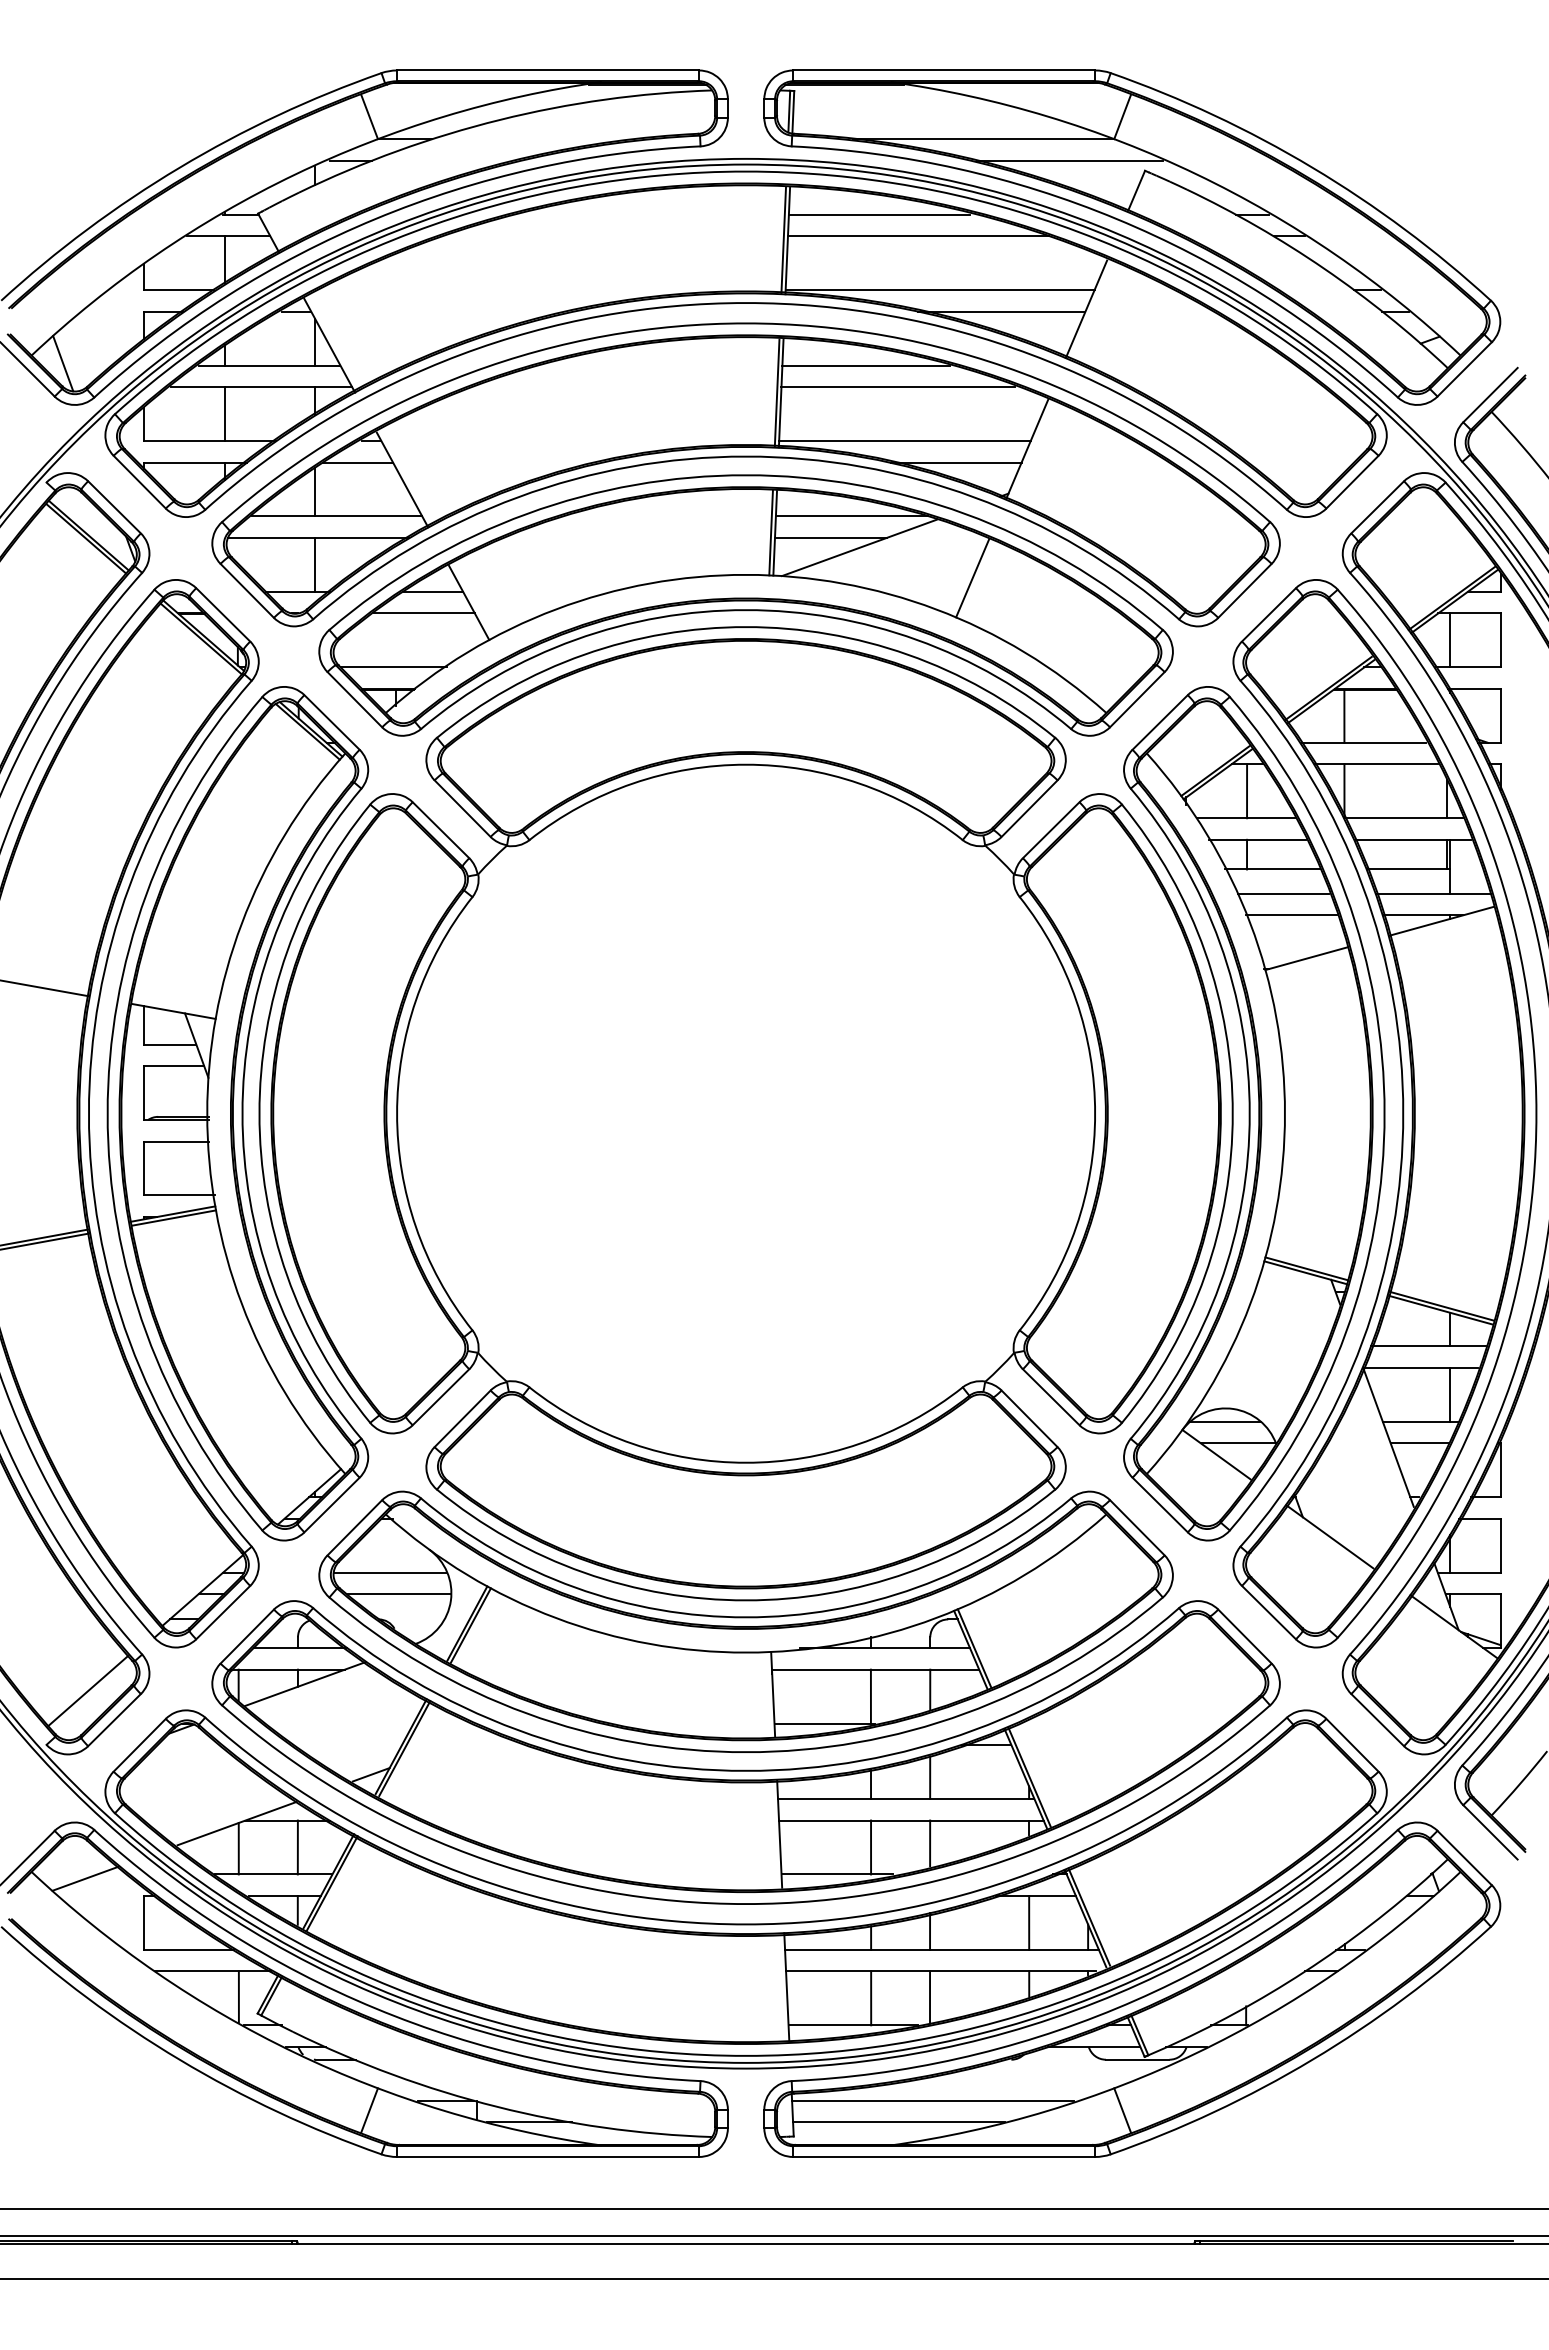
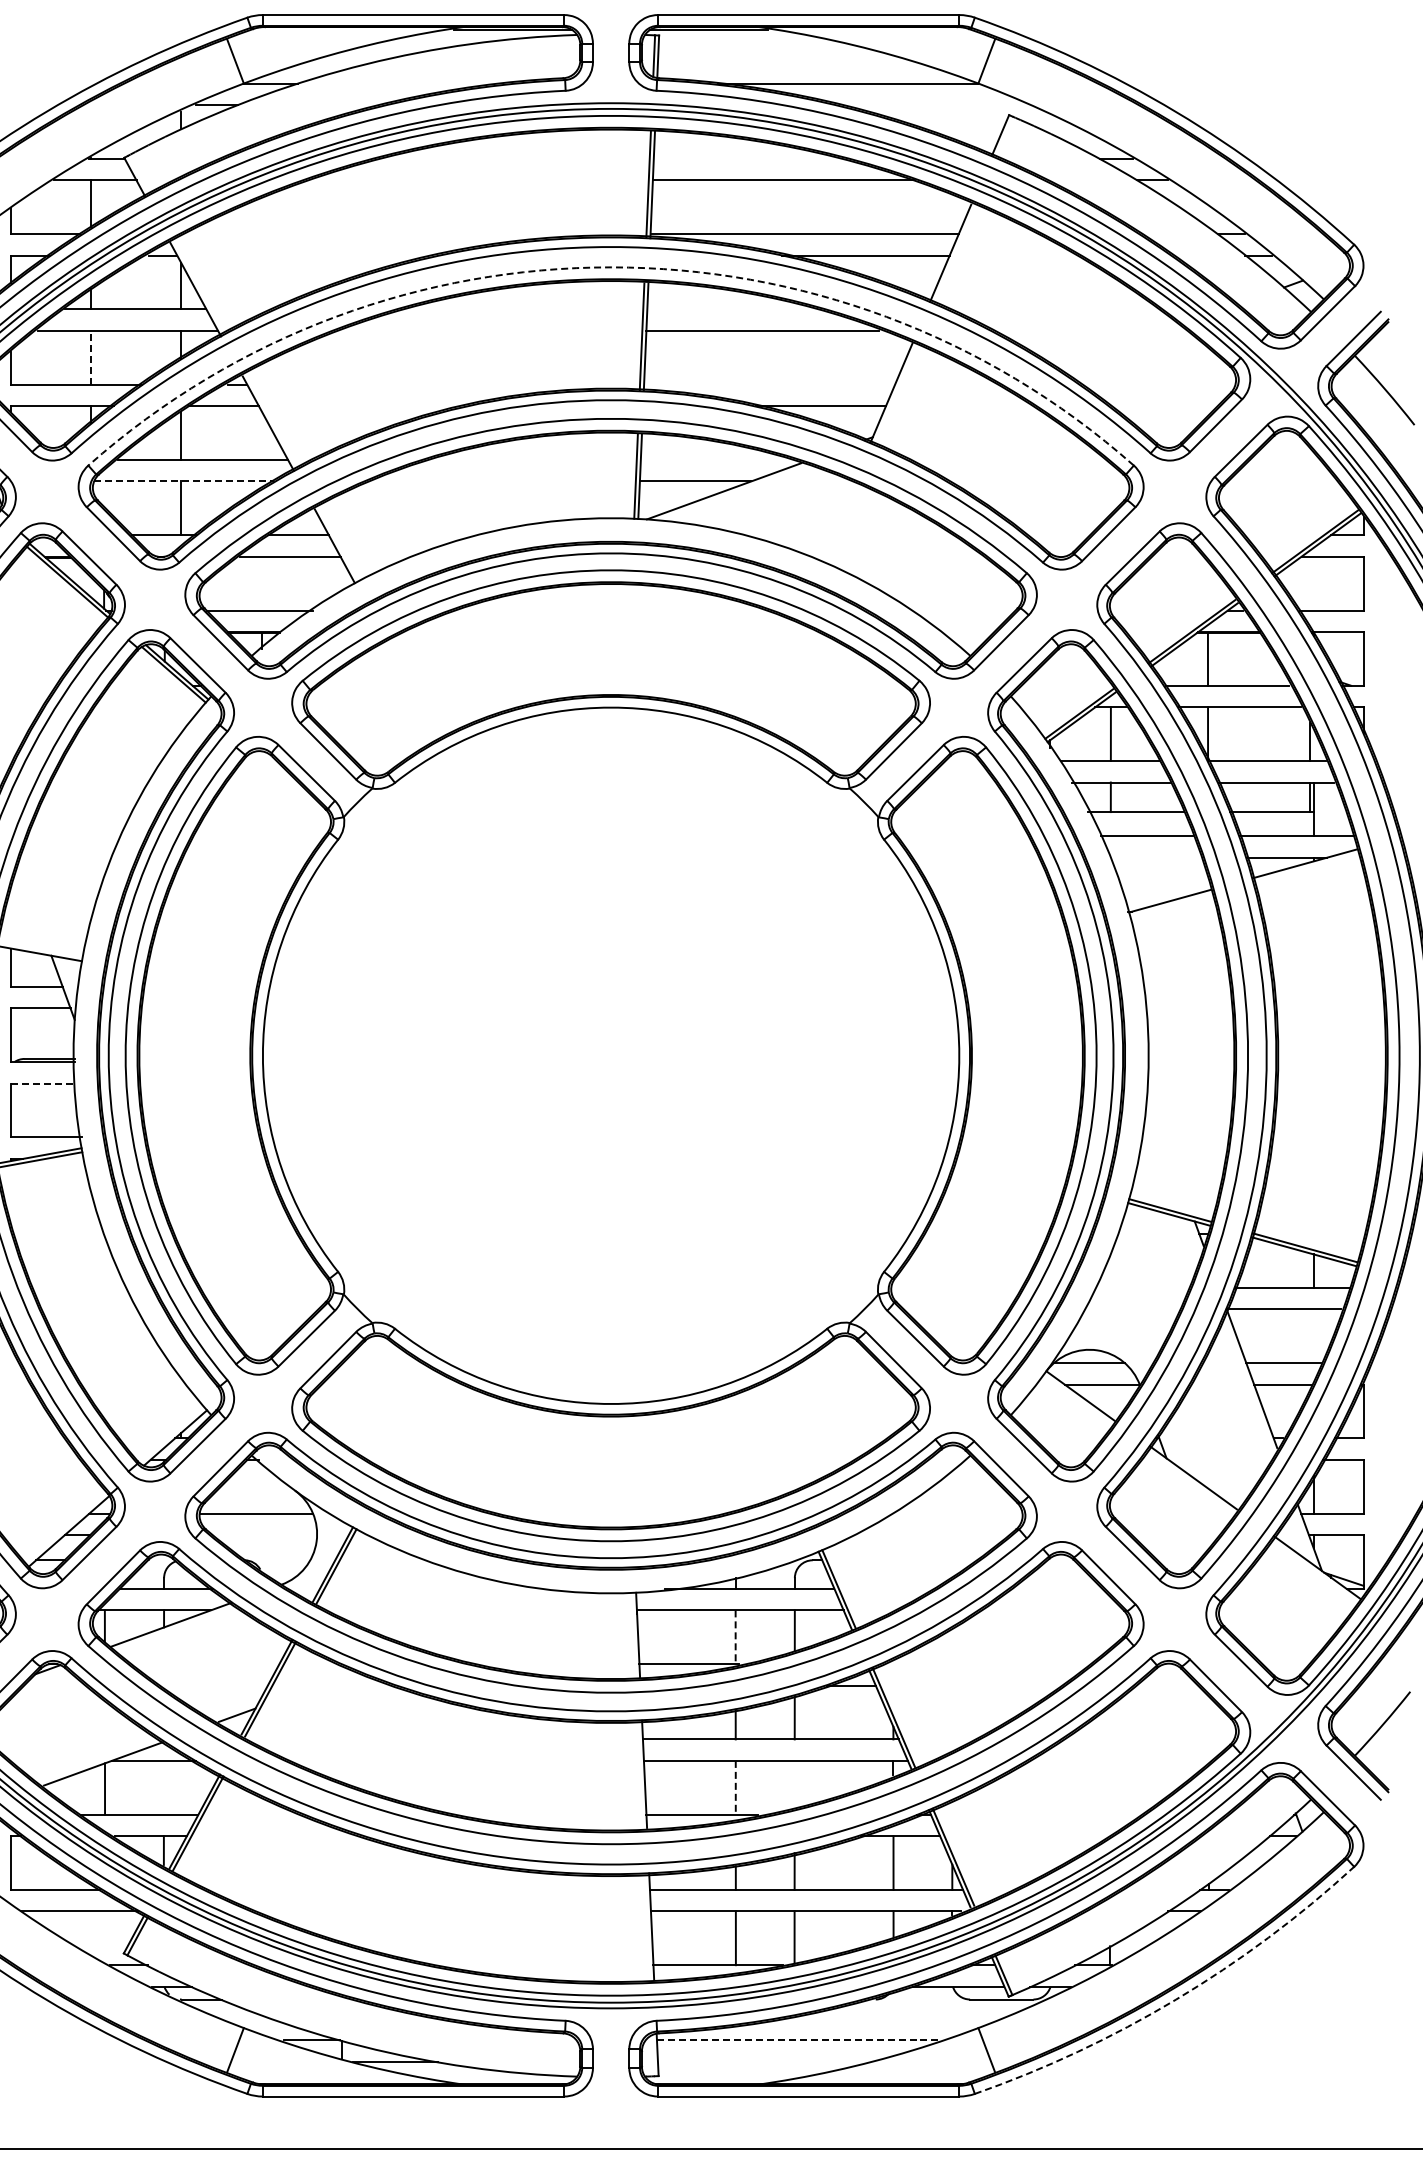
line: (1069, 160) -> (933, 104), removed
line: (879, 214) -> (744, 158), removed
arc: (746, 323) -> (611, 267), solid -> dashed
line: (866, 365) -> (731, 309), removed
line: (225, 414) -> (91, 358), solid -> dashed
line: (904, 441) -> (769, 385), removed
line: (851, 516) -> (716, 459), removed
line: (318, 538) -> (184, 481), solid -> dashed
line: (972, 578) -> (836, 521), removed
line: (1450, 640) -> (1313, 583), removed
line: (1291, 915) -> (1155, 858), removed
line: (177, 1141) -> (43, 1083), solid -> dashed
line: (1450, 1394) -> (1313, 1335), removed
line: (398, 1594) -> (264, 1535), removed
line: (870, 1696) -> (735, 1637), solid -> dashed
line: (930, 1843) -> (795, 1783), removed
line: (297, 1847) -> (163, 1787), removed
line: (871, 1847) -> (736, 1787), solid -> dashed
line: (238, 1996) -> (104, 1936), removed
arc: (1312, 2059) -> (1176, 1999), solid -> dashed
line: (932, 2100) -> (797, 2040), solid -> dashed
line: (898, 2122) -> (763, 2062), removed

